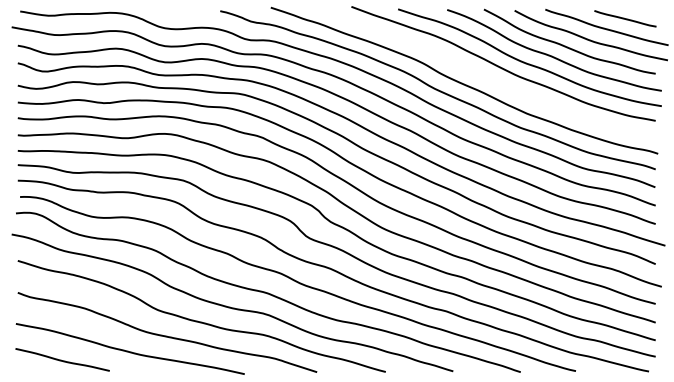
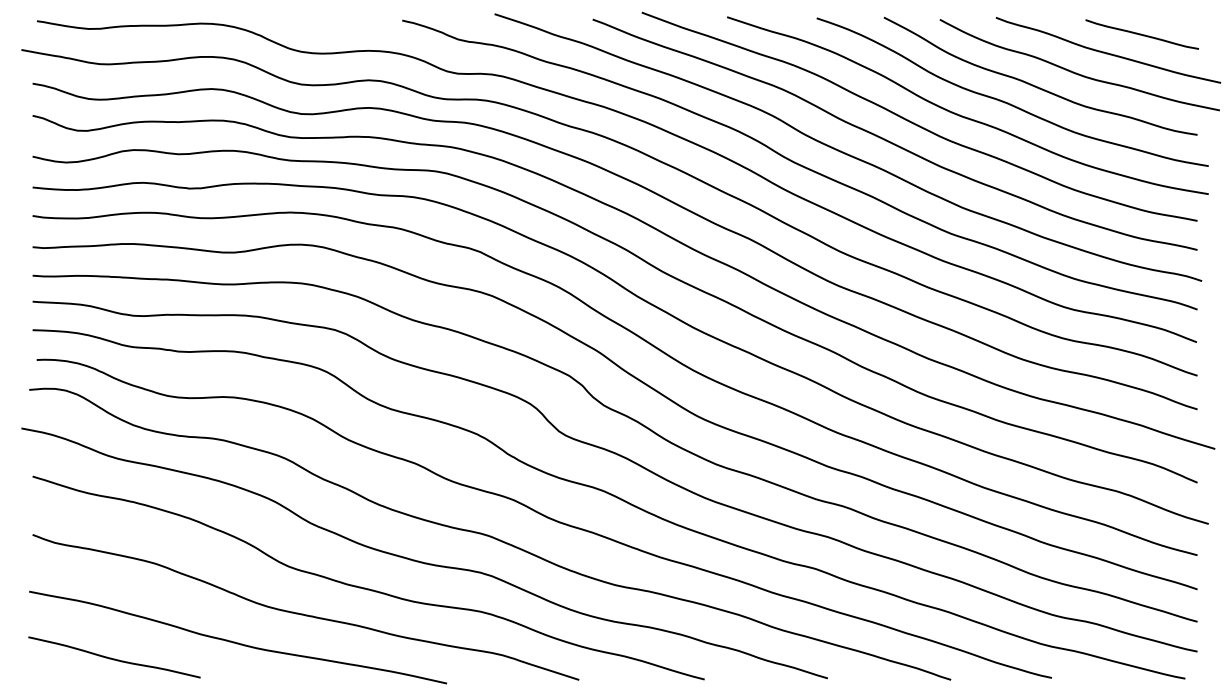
curve: (487, 76) -> (890, 139), added

